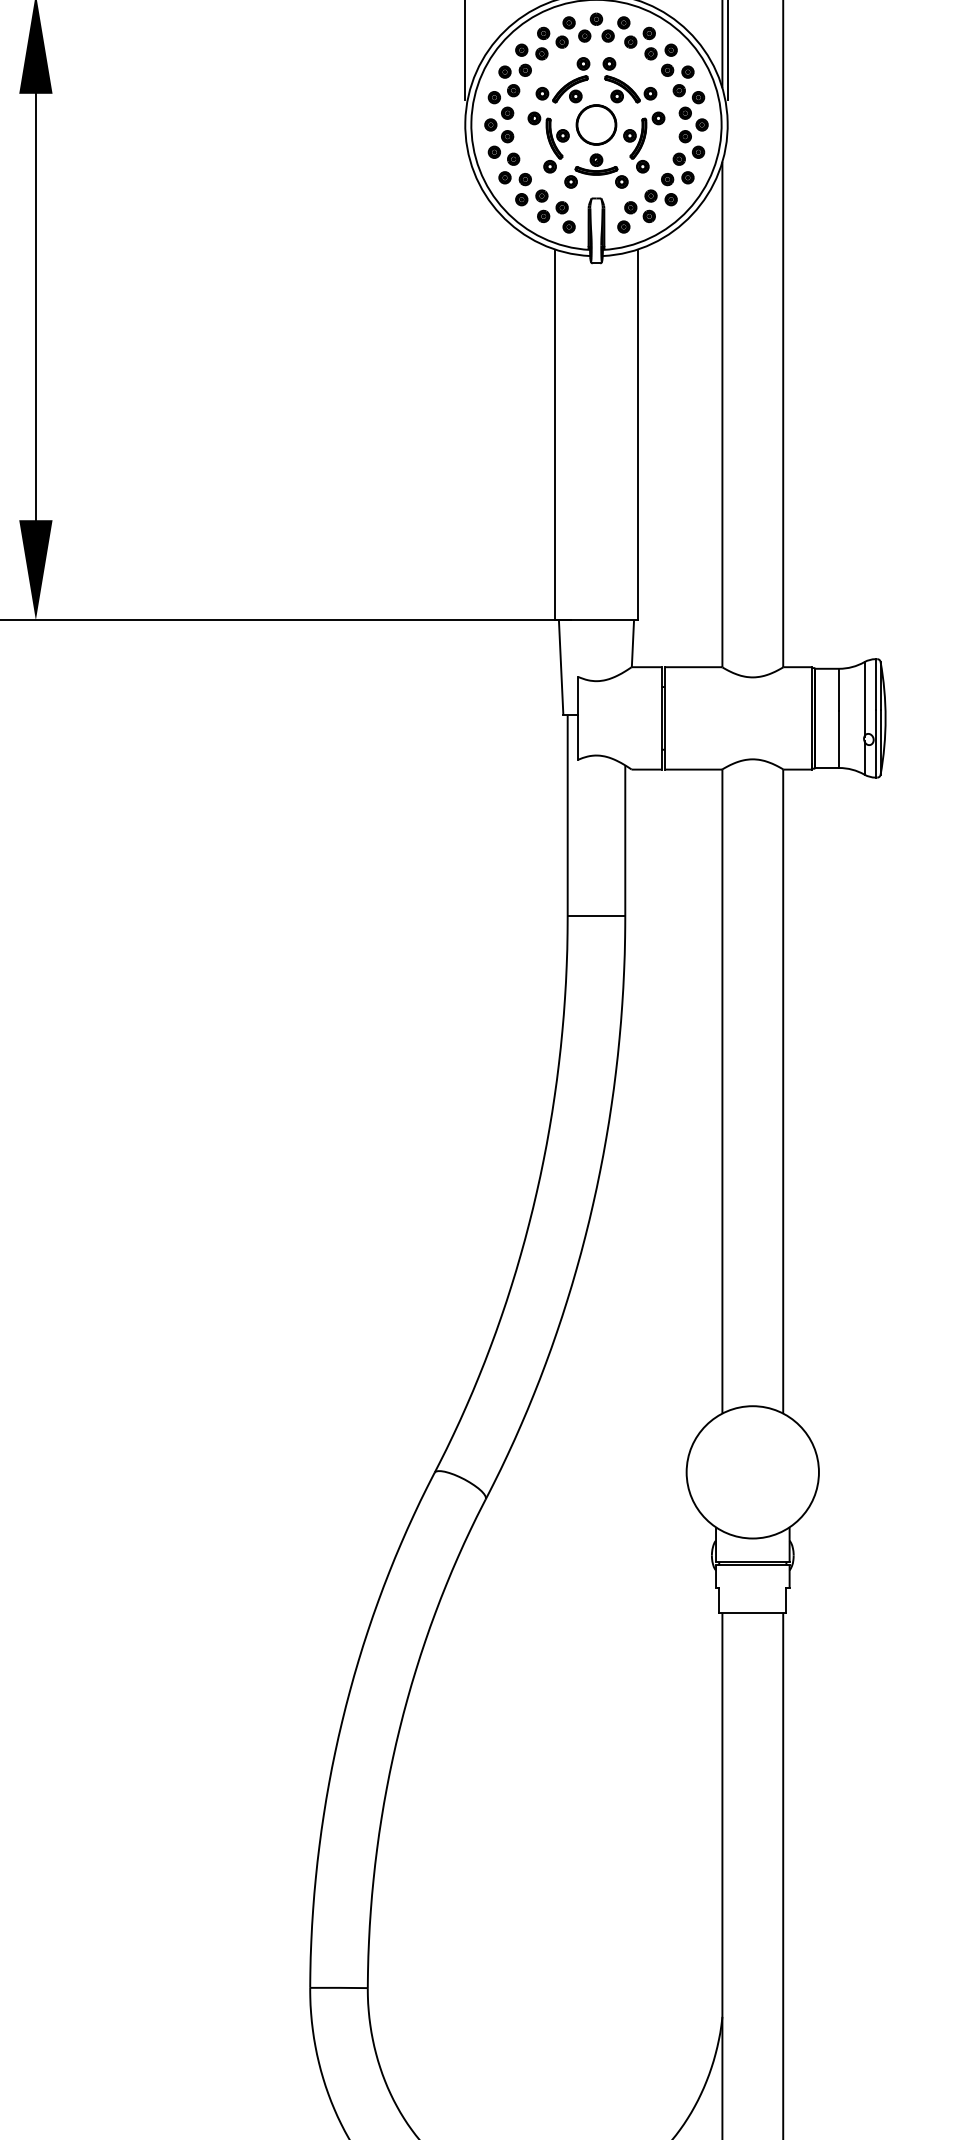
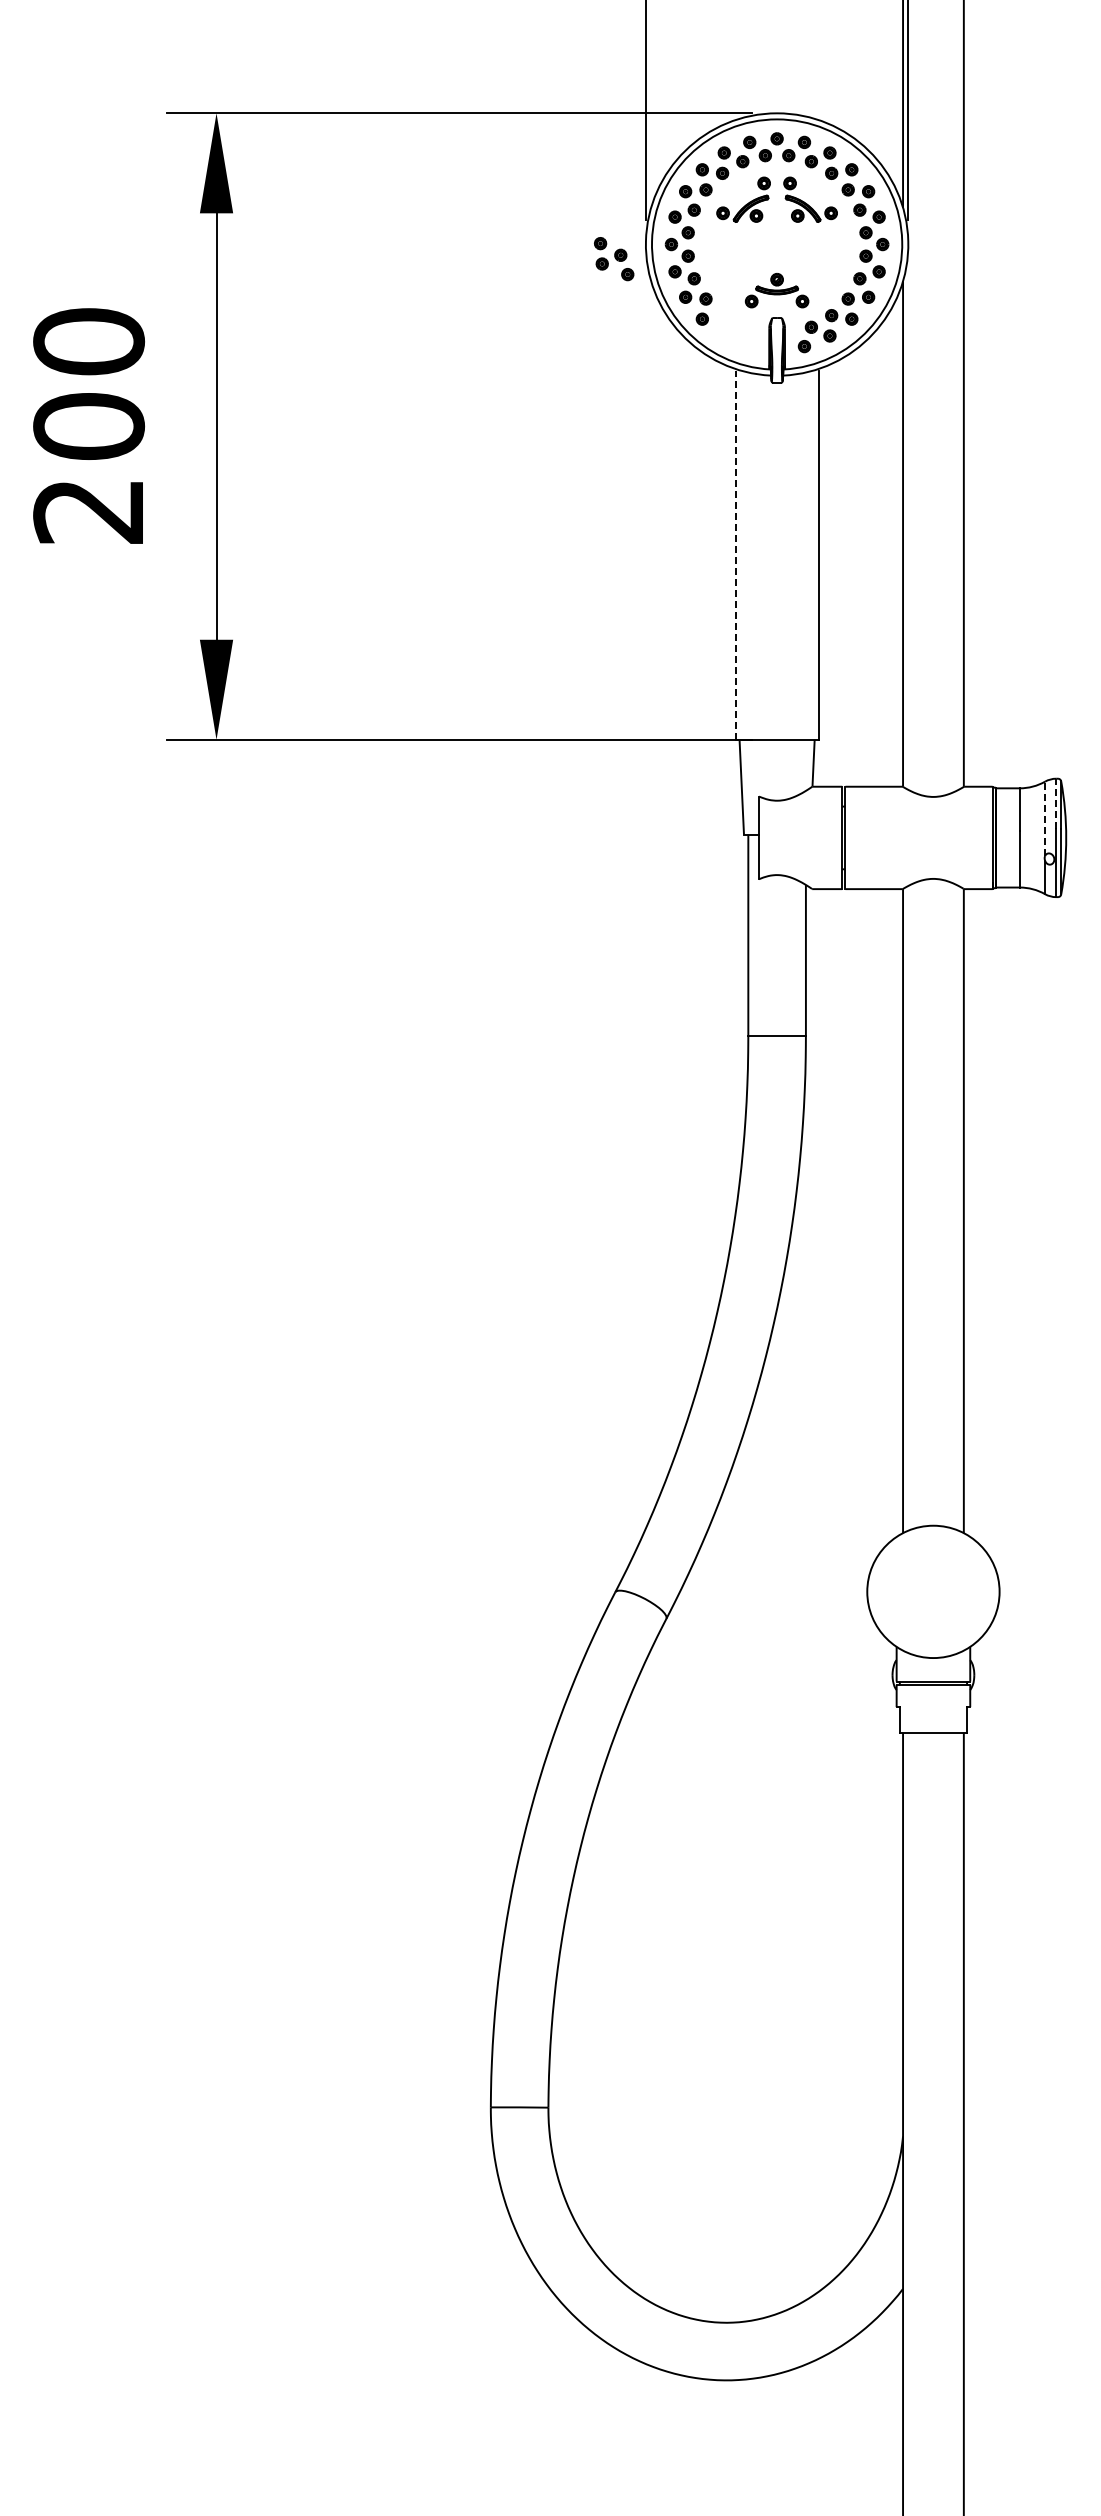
part: (595, 138) -> (776, 258), removed
part: (555, 211) -> (614, 259), moved
line: (554, 435) -> (735, 555), solid -> dashed
line: (875, 683) -> (1056, 803), solid -> dashed
line: (864, 698) -> (1045, 818), solid -> dashed

